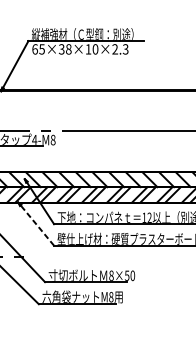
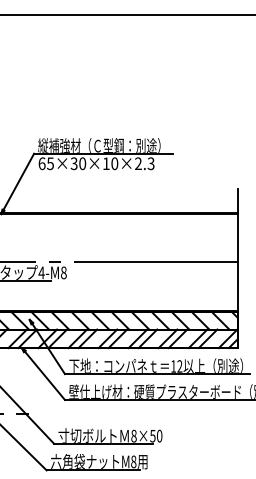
text: (68, 49) -> (82, 163), 65×38×10×2.3 -> 65×30×10×2.3
line: (36, 224) -> (43, 374), dashed -> solid

